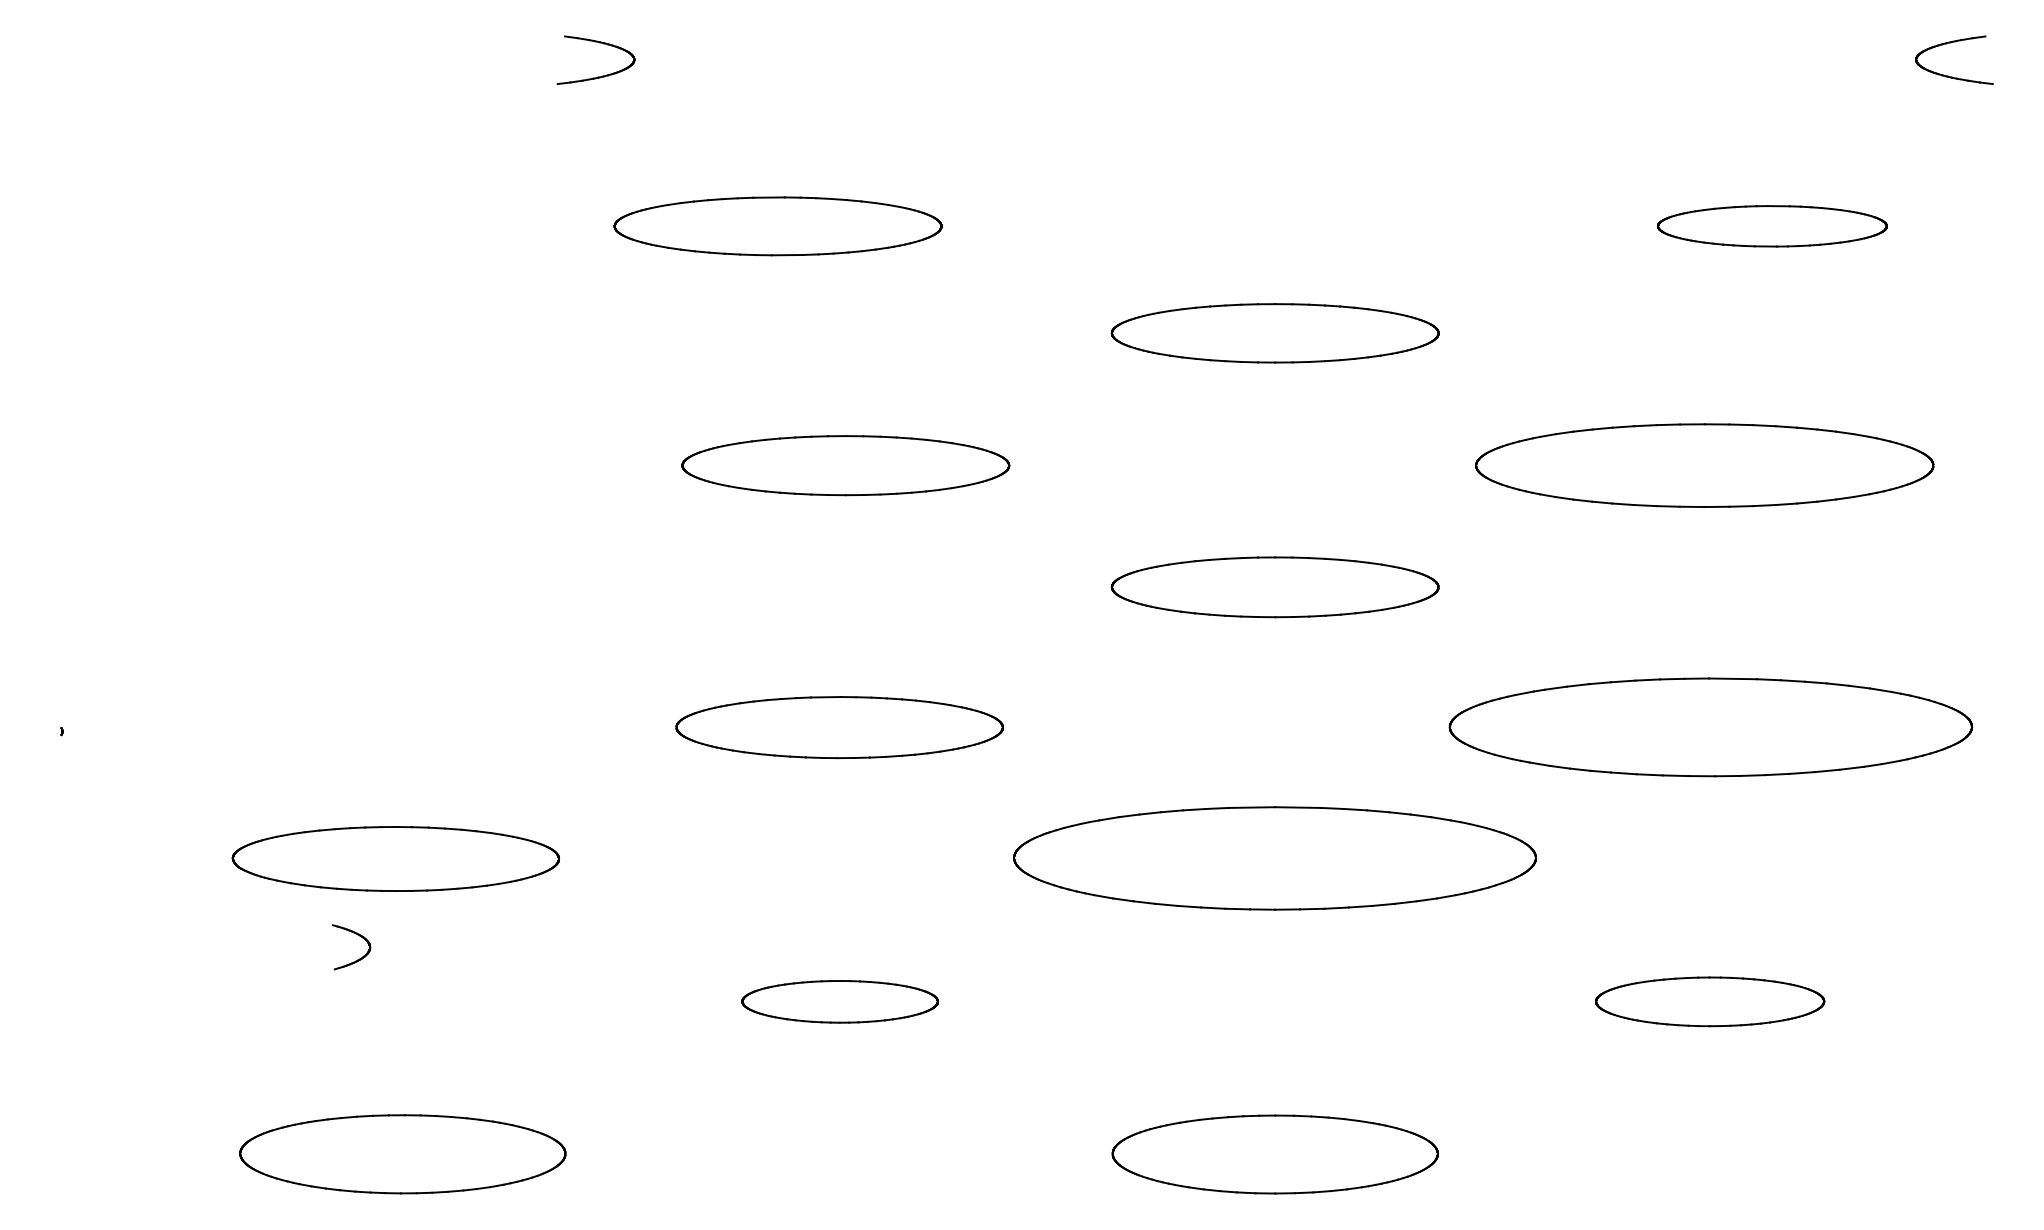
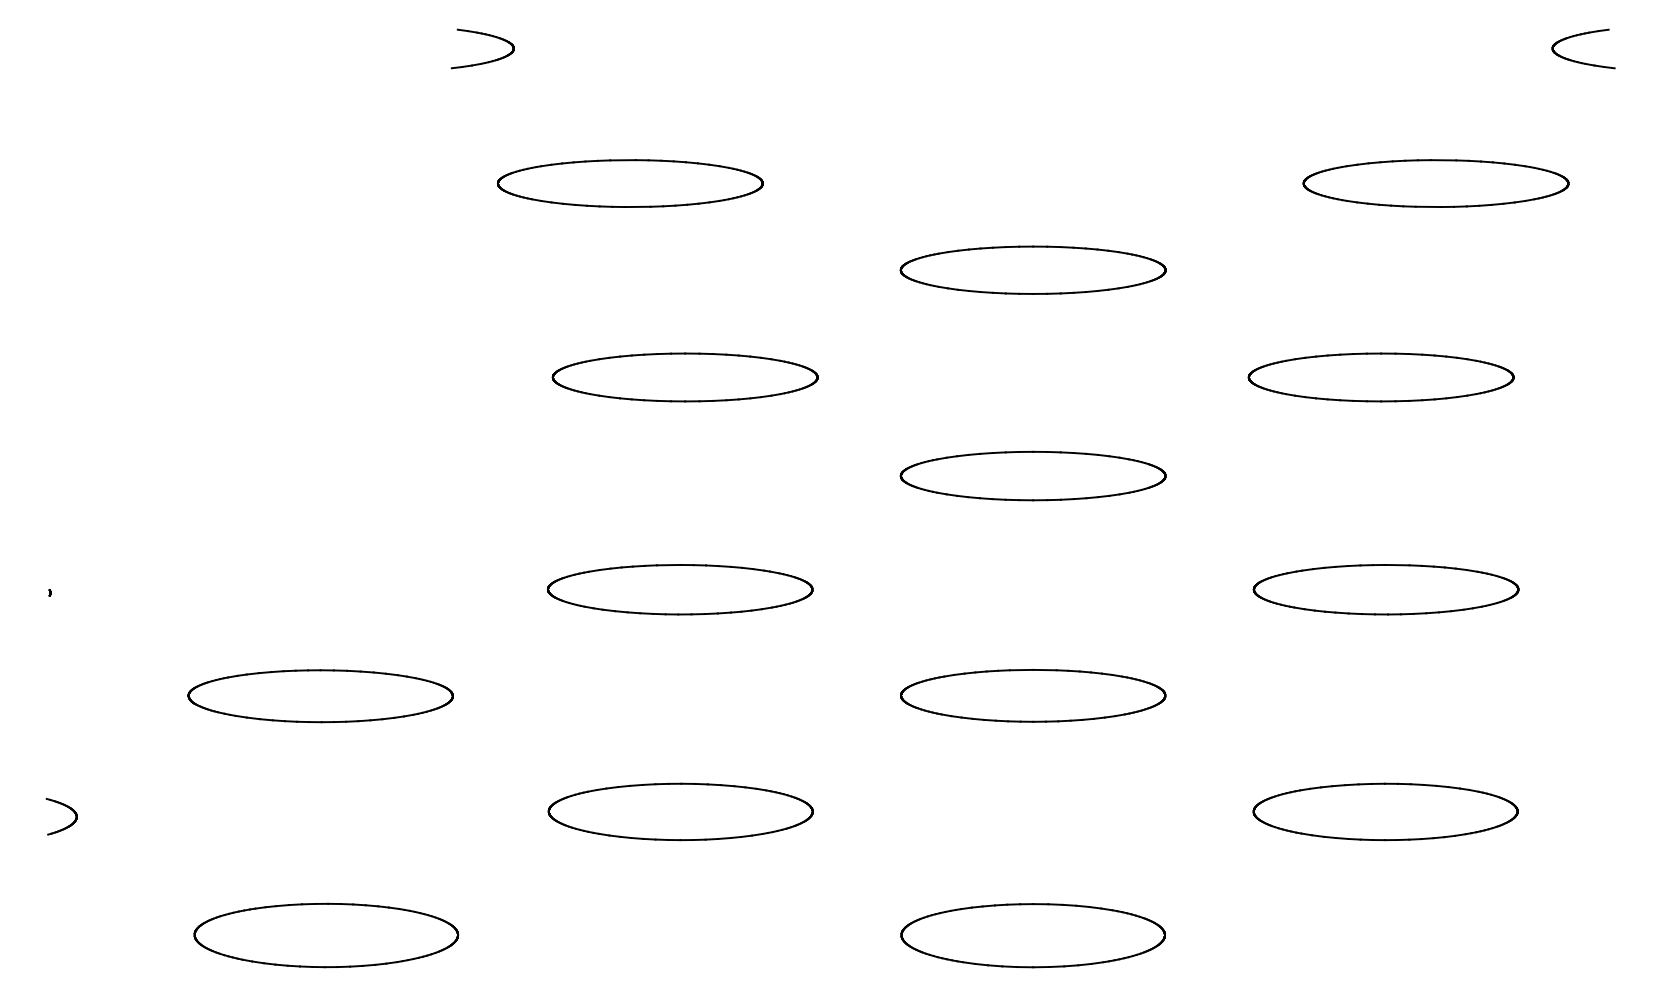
part: (1771, 226) -> (1435, 183), size x1.43
part: (1703, 465) -> (1380, 377), size x0.71
part: (1710, 727) -> (1385, 589), size x0.62
part: (1275, 858) -> (1033, 695), size x0.62
part: (357, 935) -> (66, 807), moved
part: (839, 1001) -> (680, 811), size x1.67
part: (1710, 1001) -> (1385, 811), size x1.43

